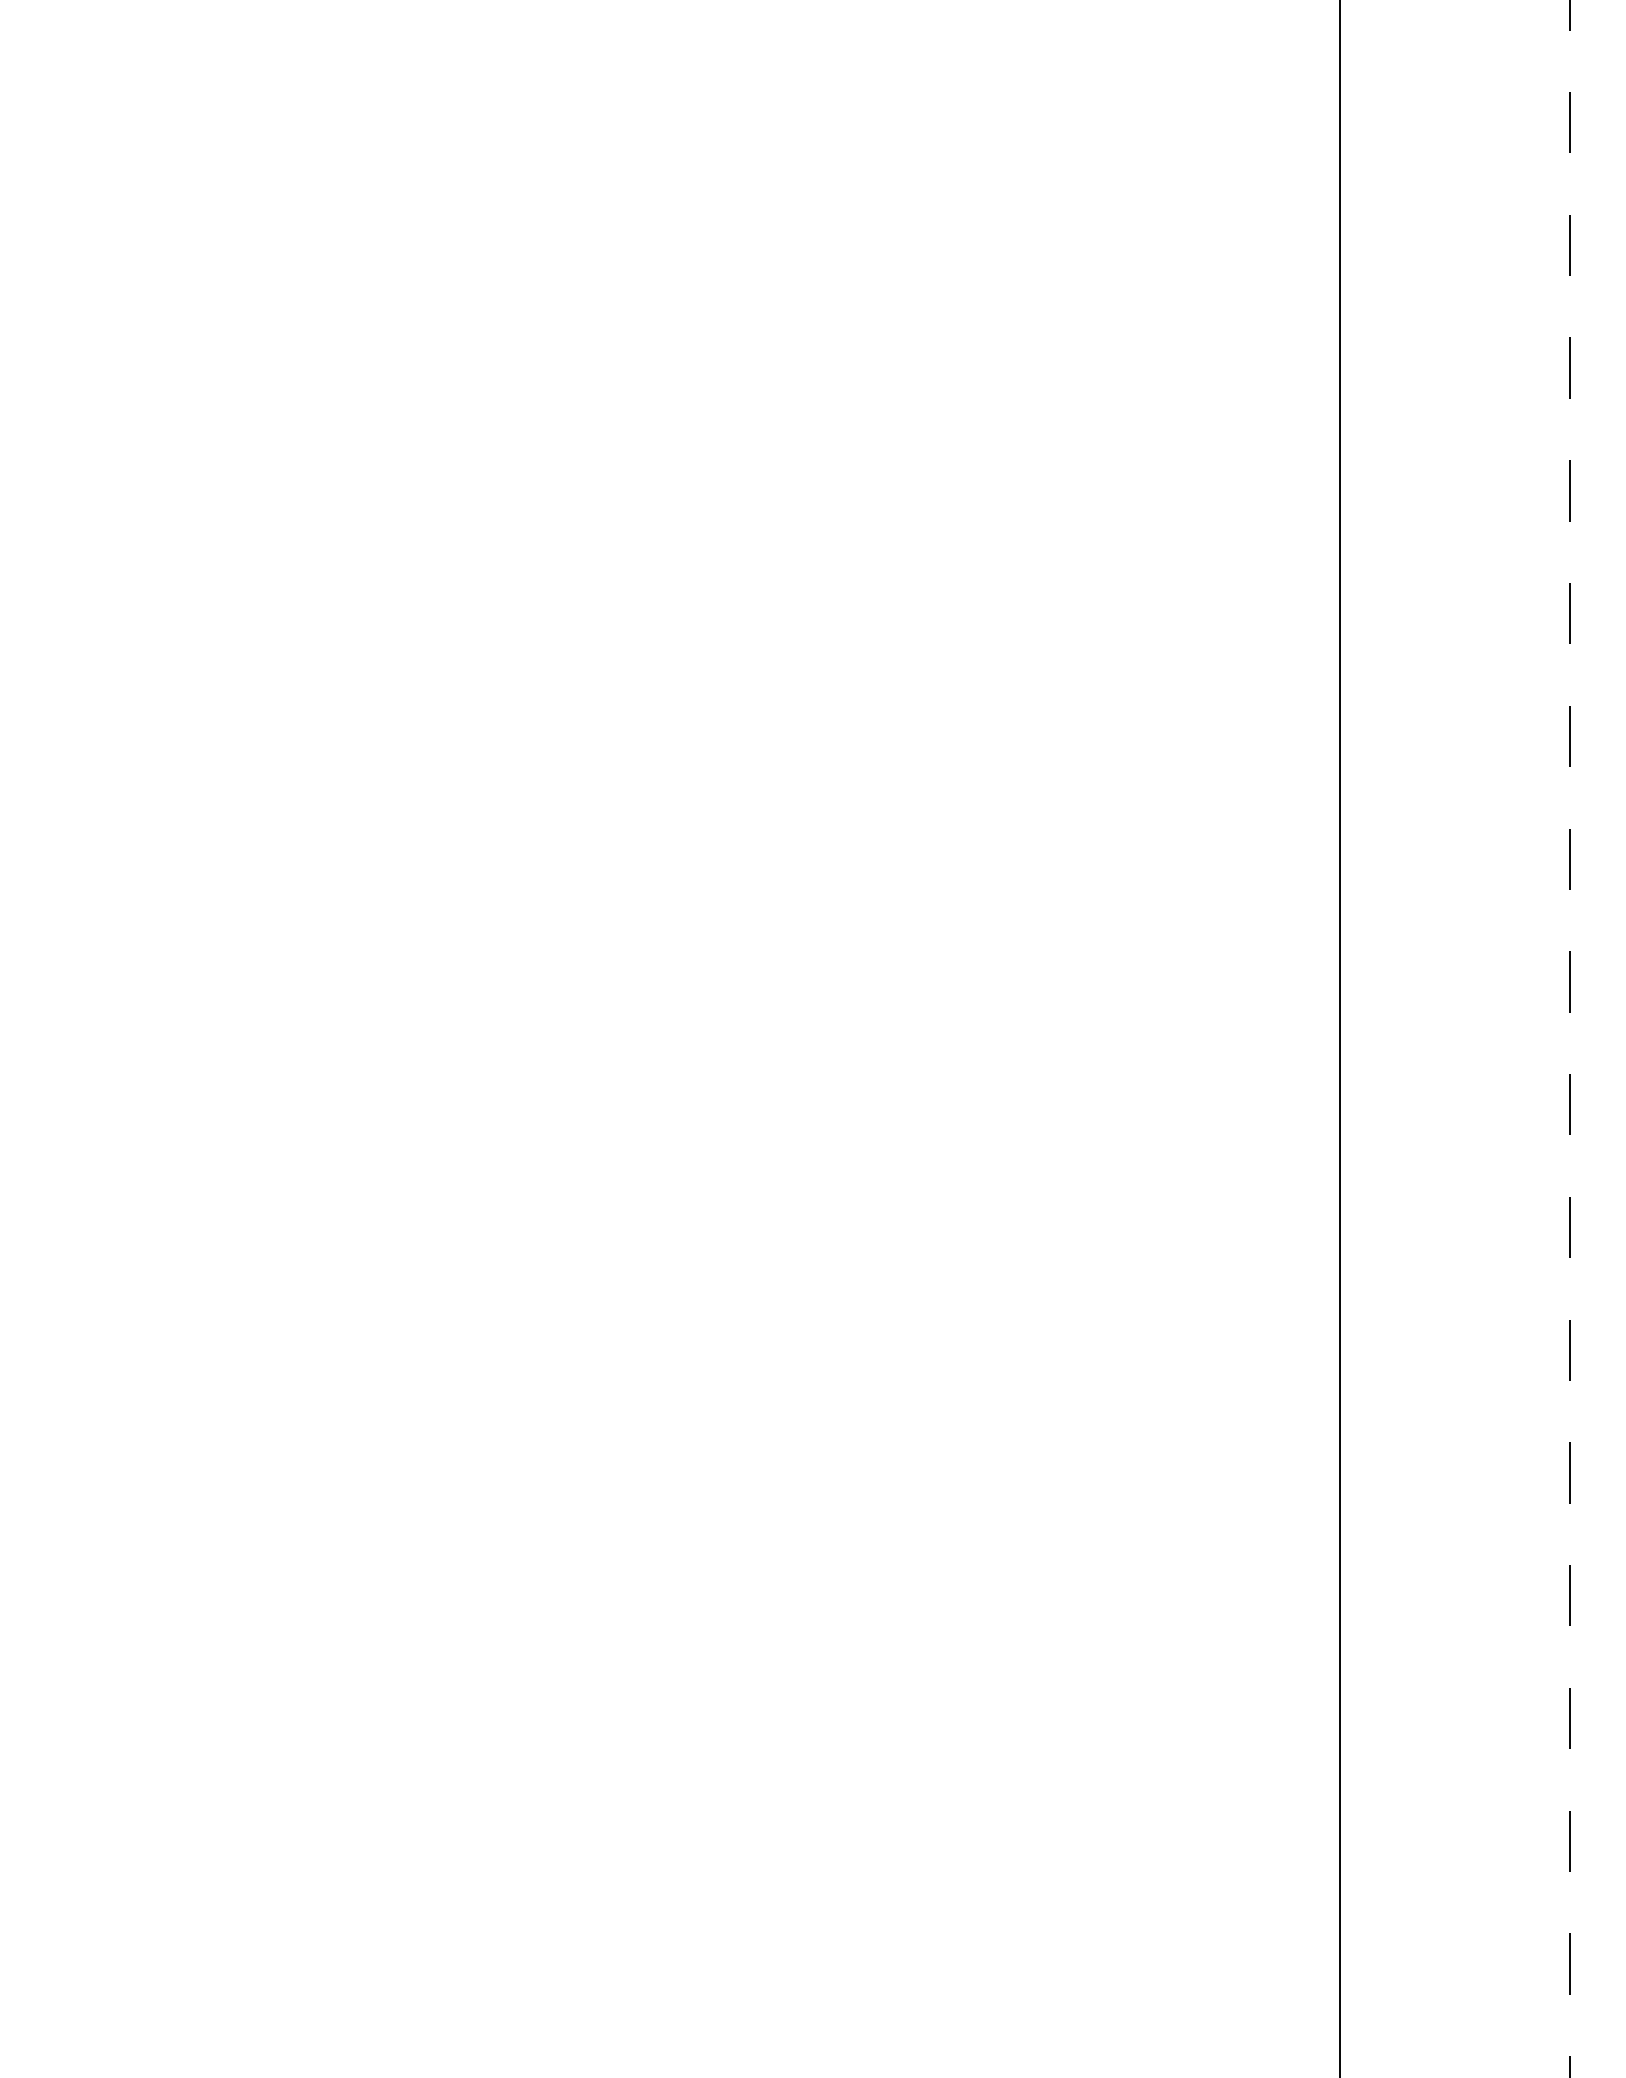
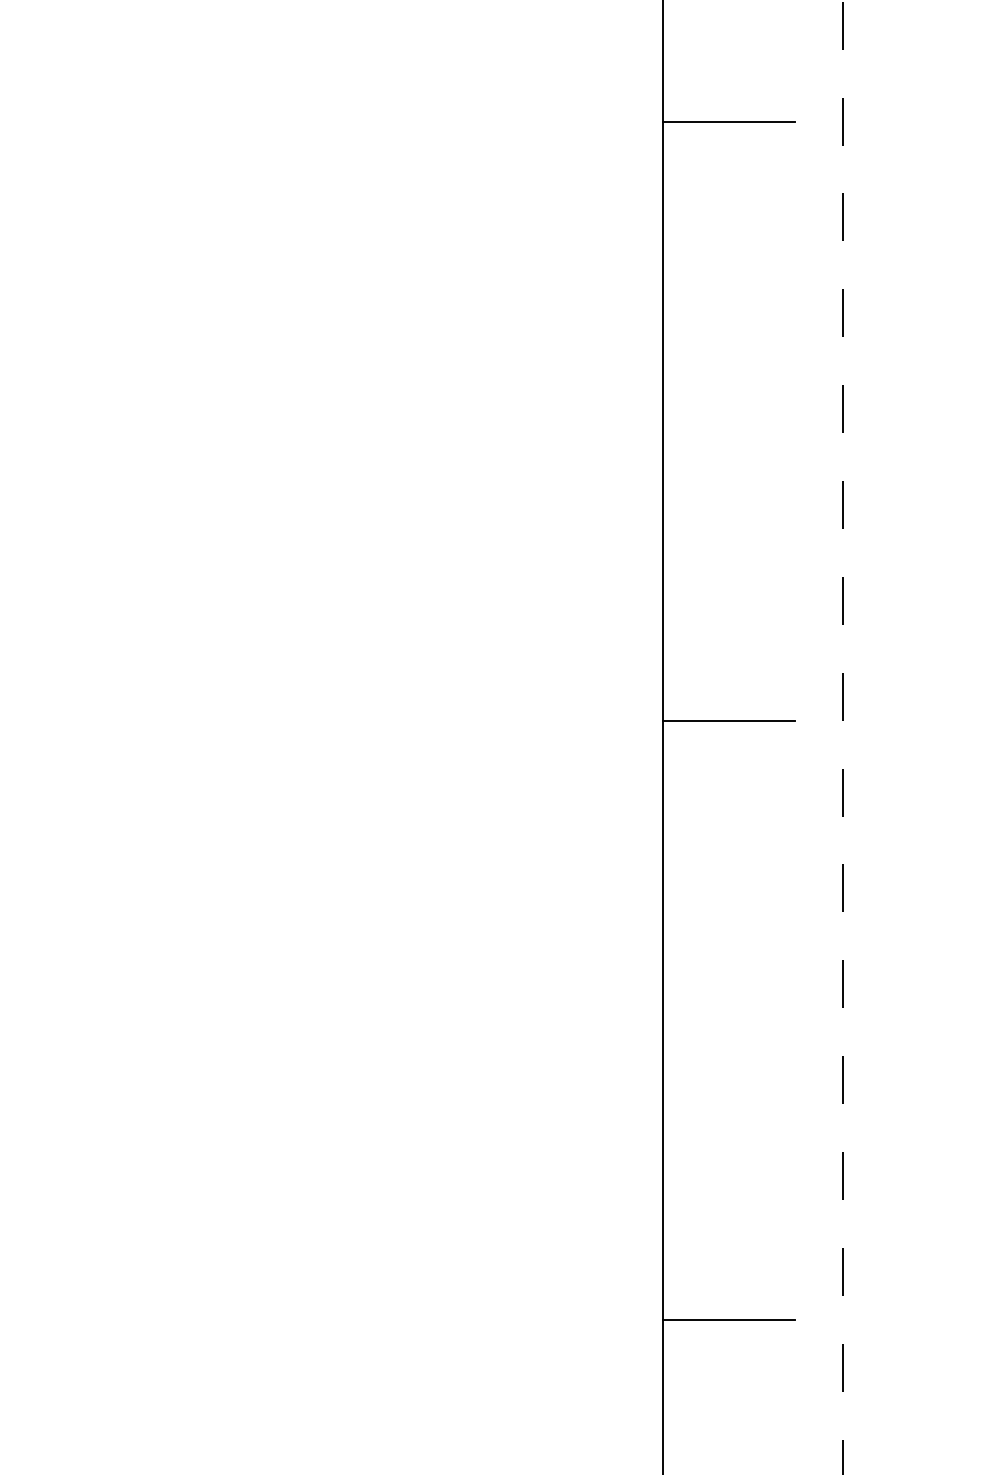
line: (1424, 490) -> (728, 121), added
line: (1424, 1258) -> (728, 720), added
line: (1424, 2025) -> (728, 1319), added

